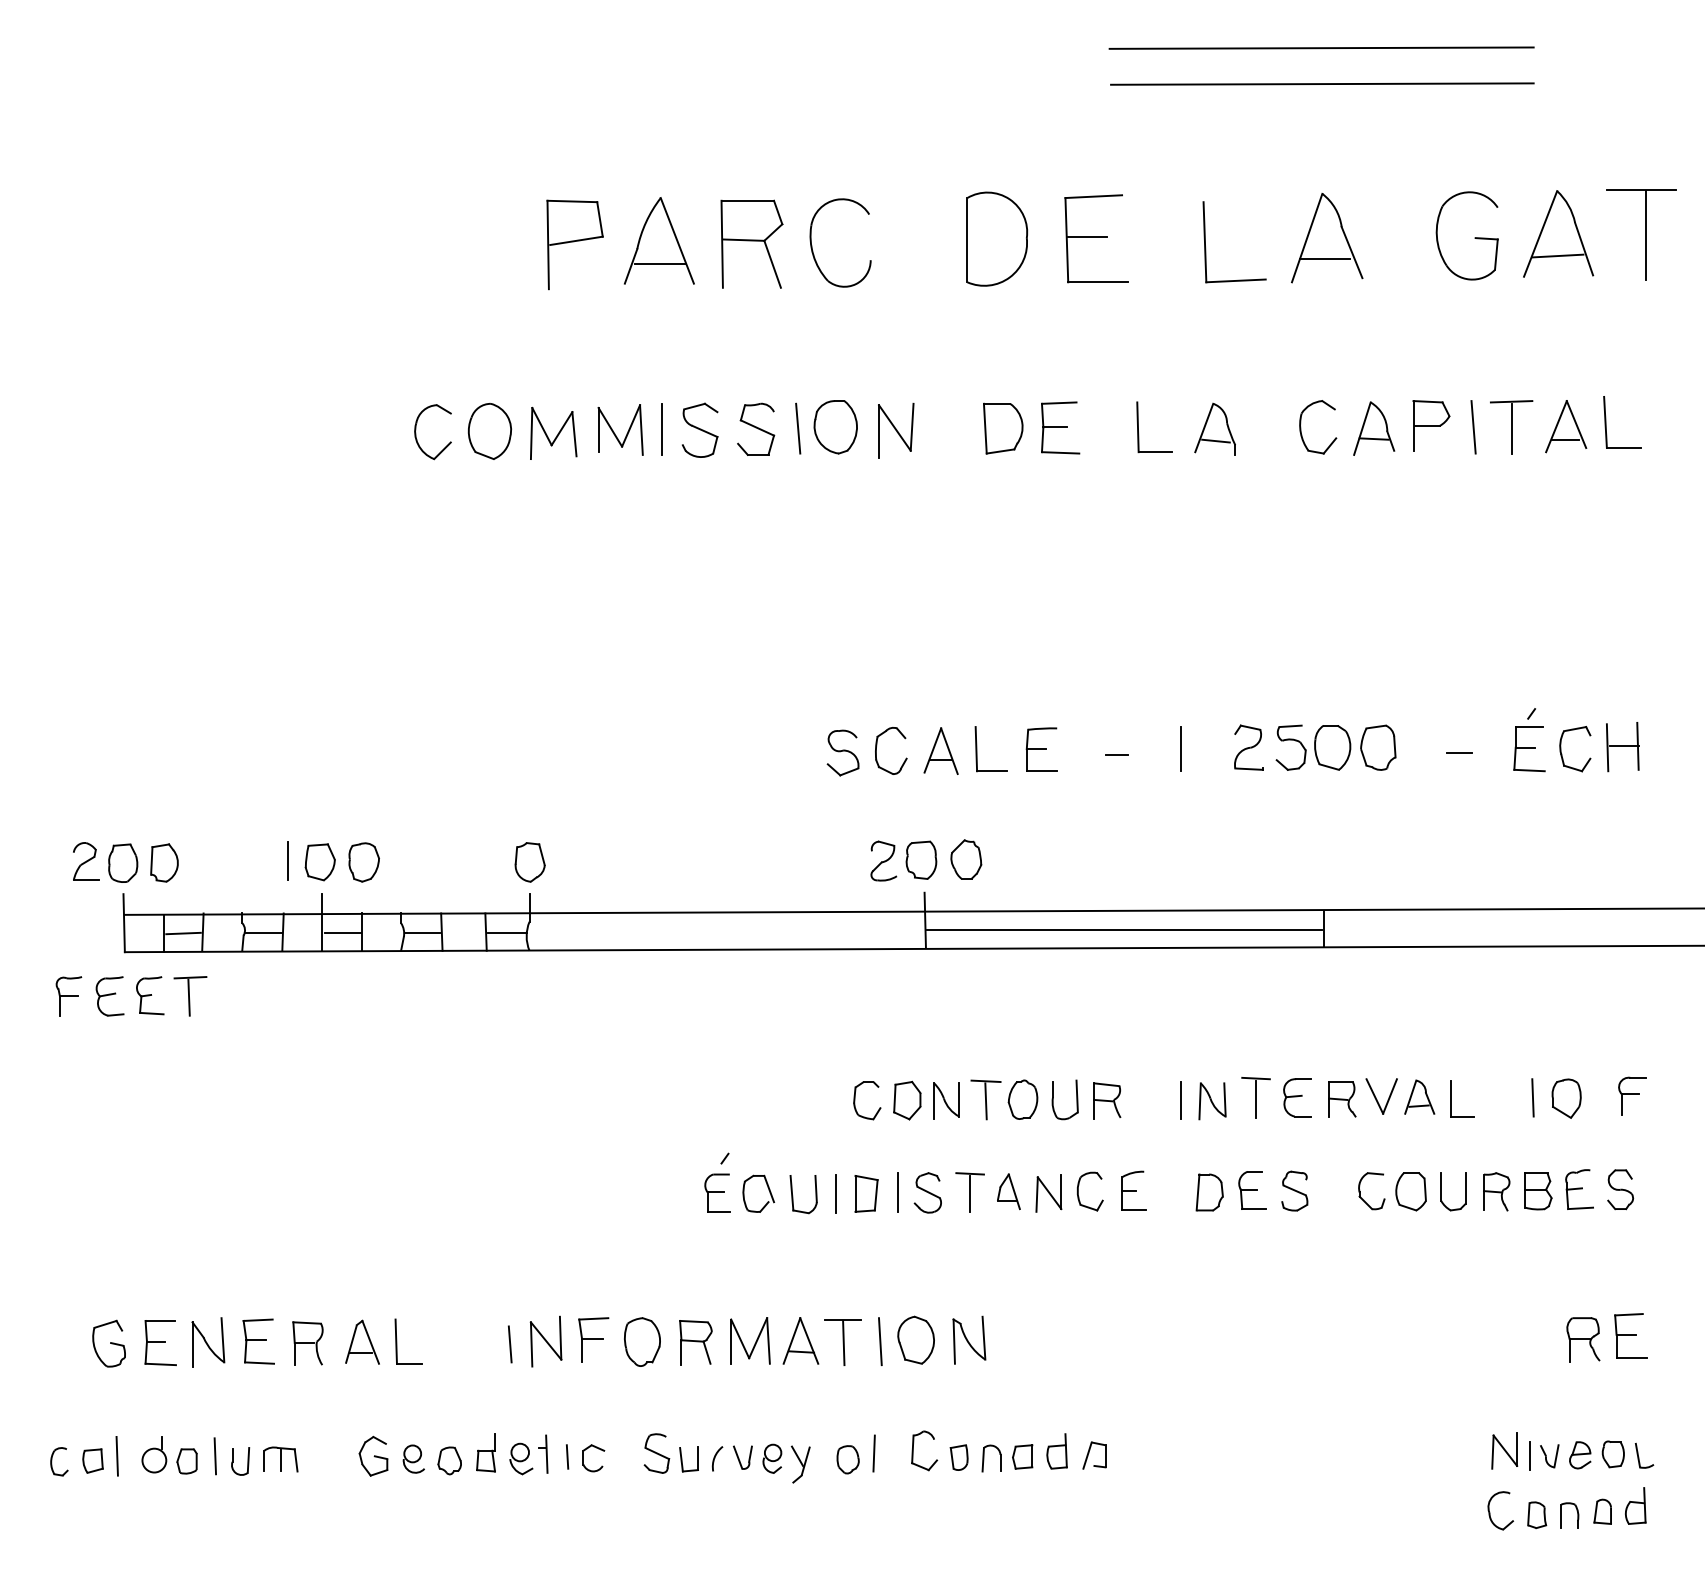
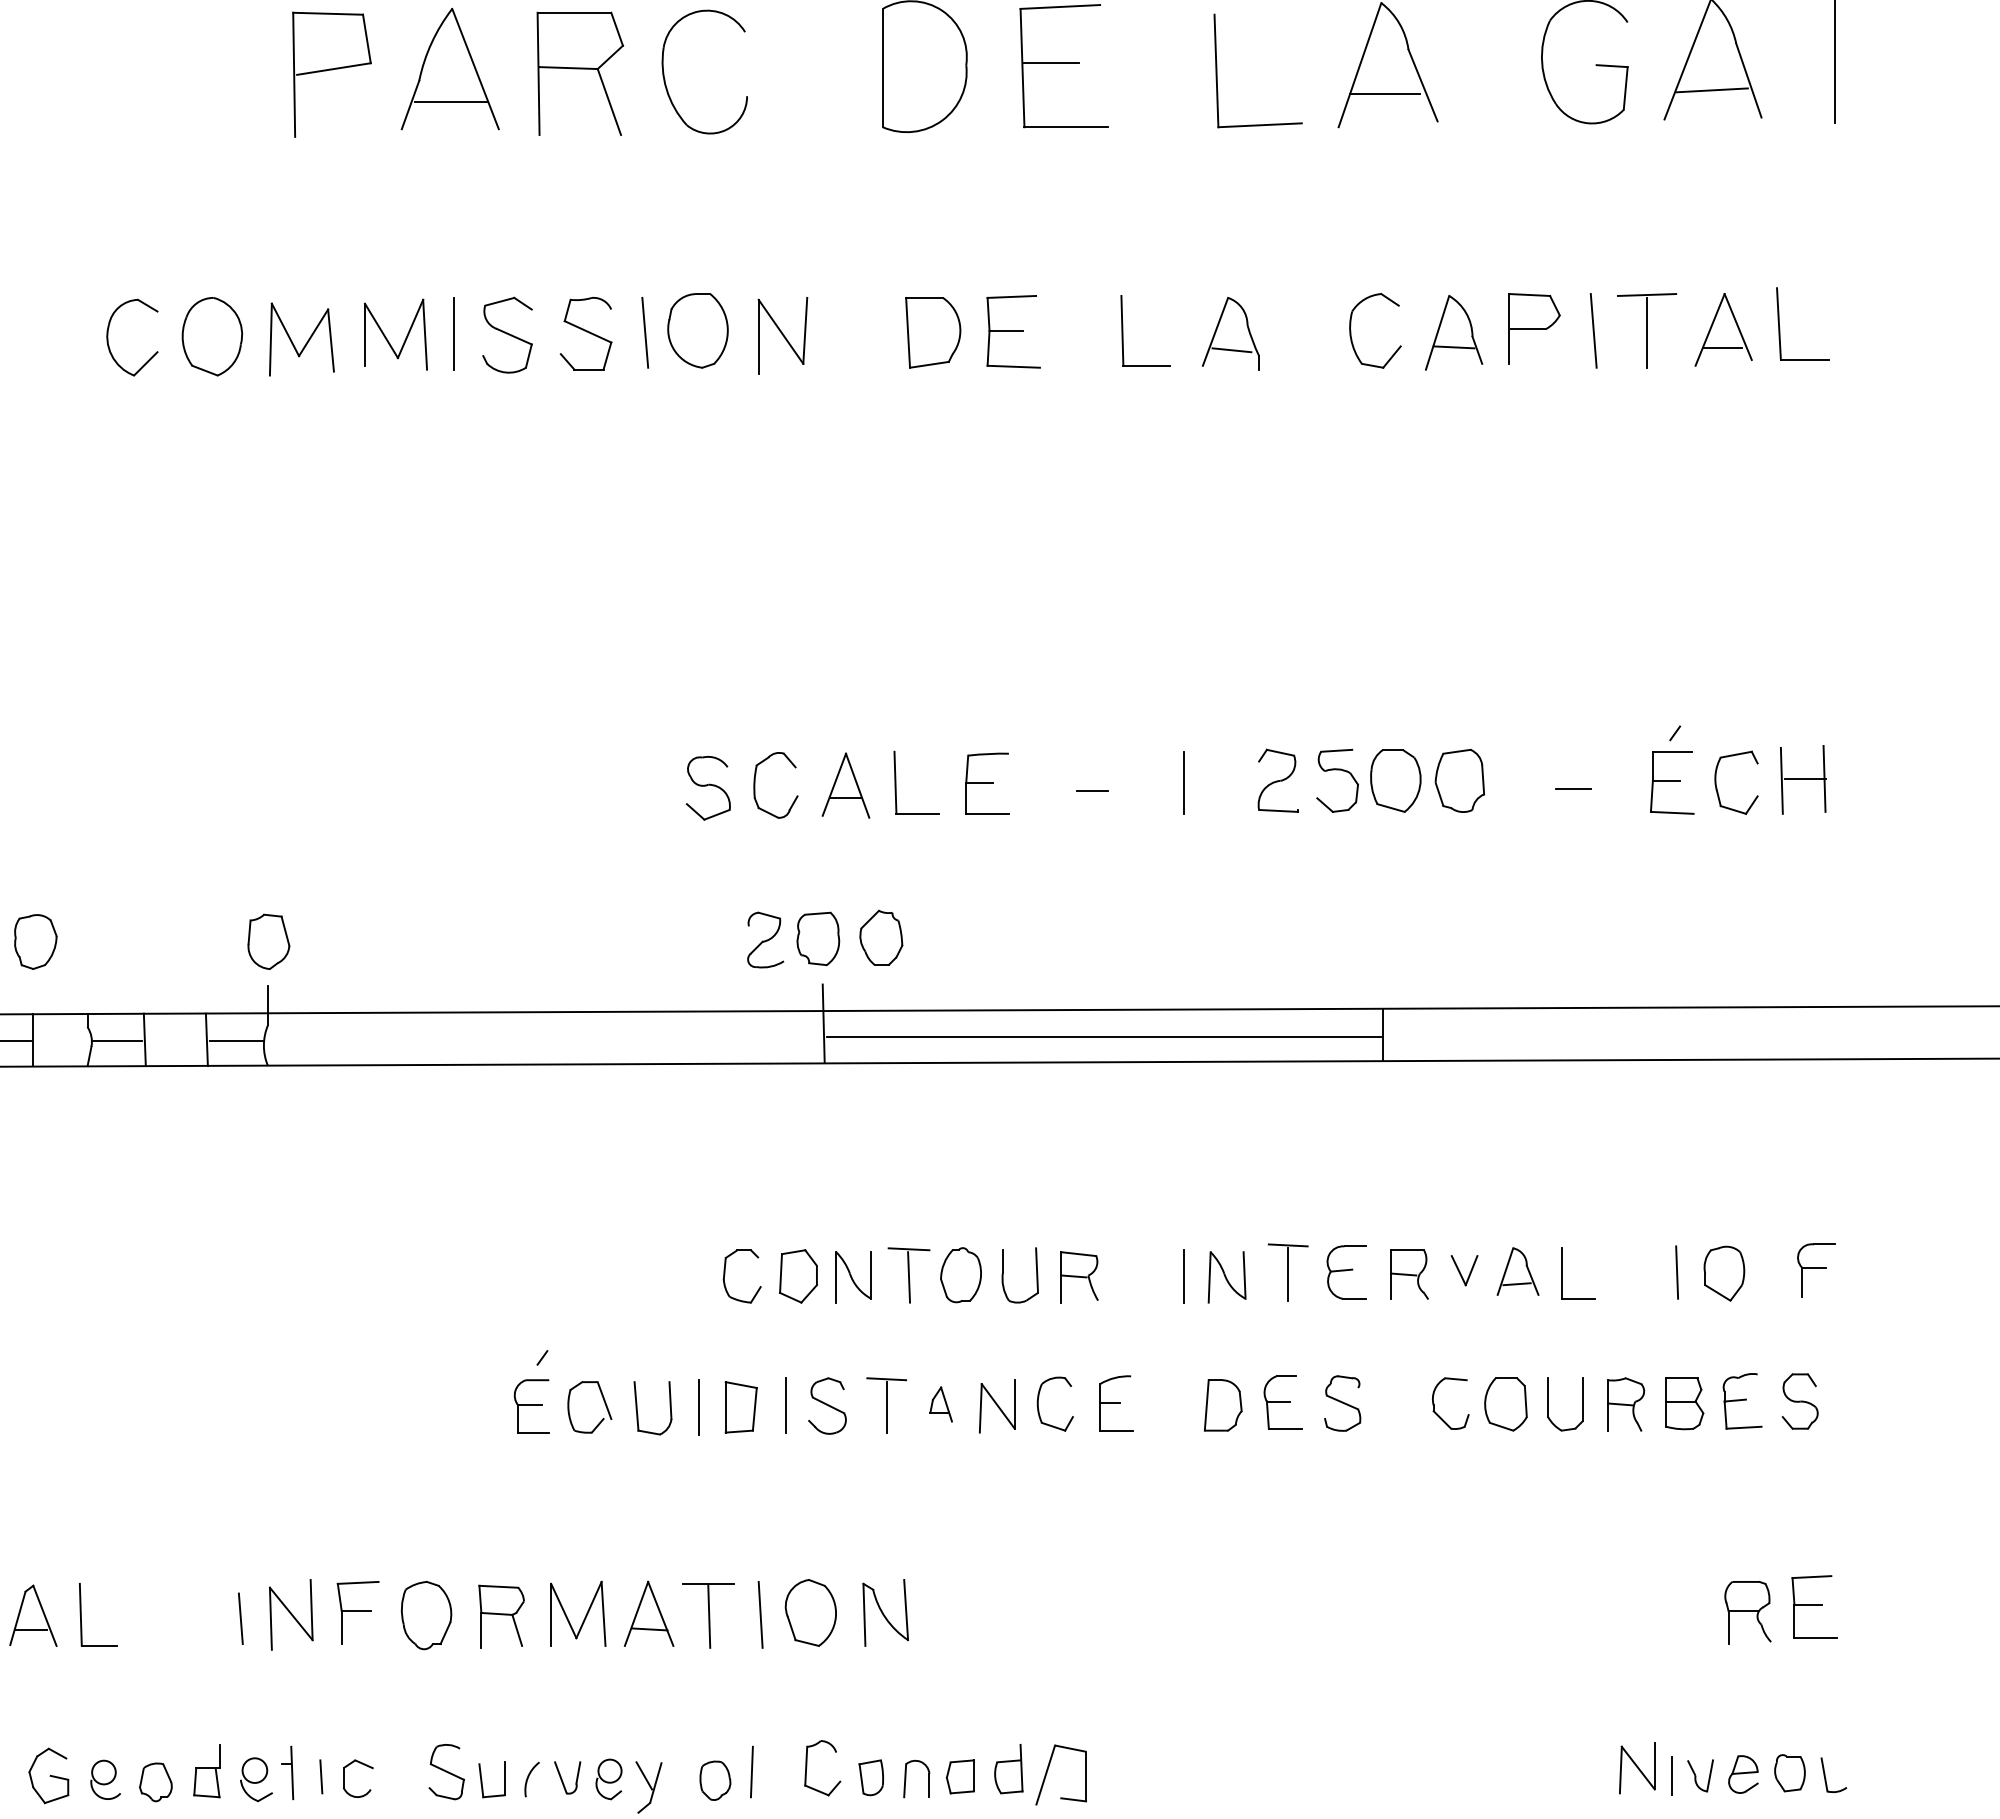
part: (1381, 1096) -> (1464, 1270), size x0.6
part: (1008, 1191) -> (940, 1404), size x0.7
part: (1094, 1455) -> (1061, 1774), size x1.6

